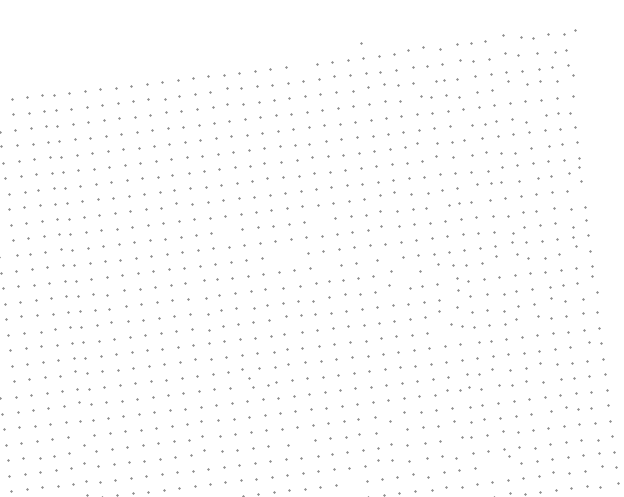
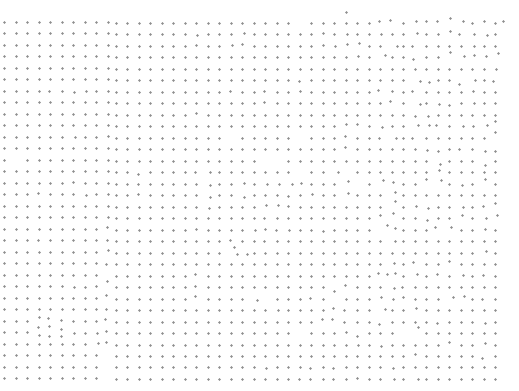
part: (480, 154) -> (423, 103), size x0.62
part: (399, 288) -> (352, 194), size x0.62
part: (470, 343) -> (399, 241), size x0.62

